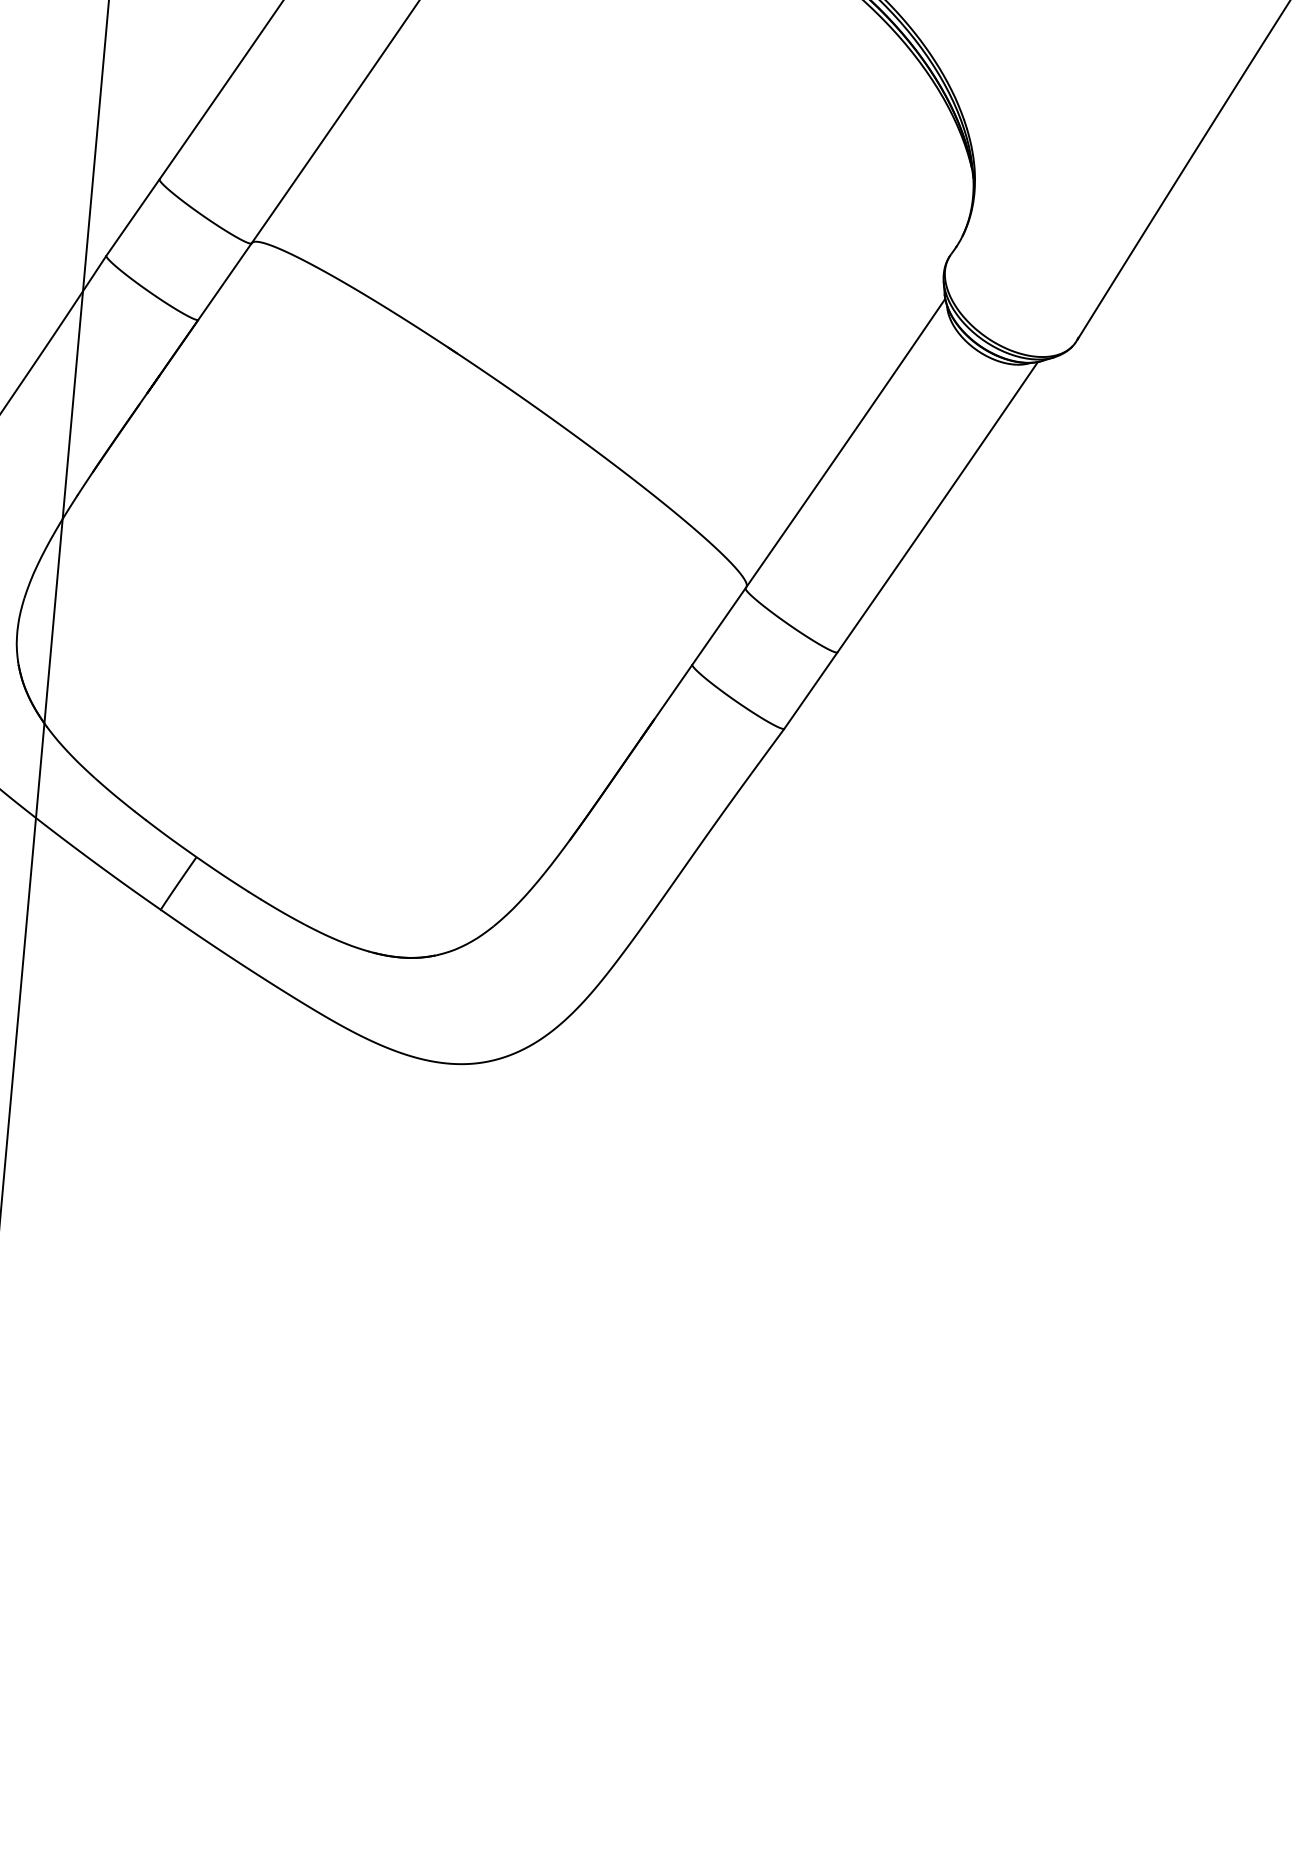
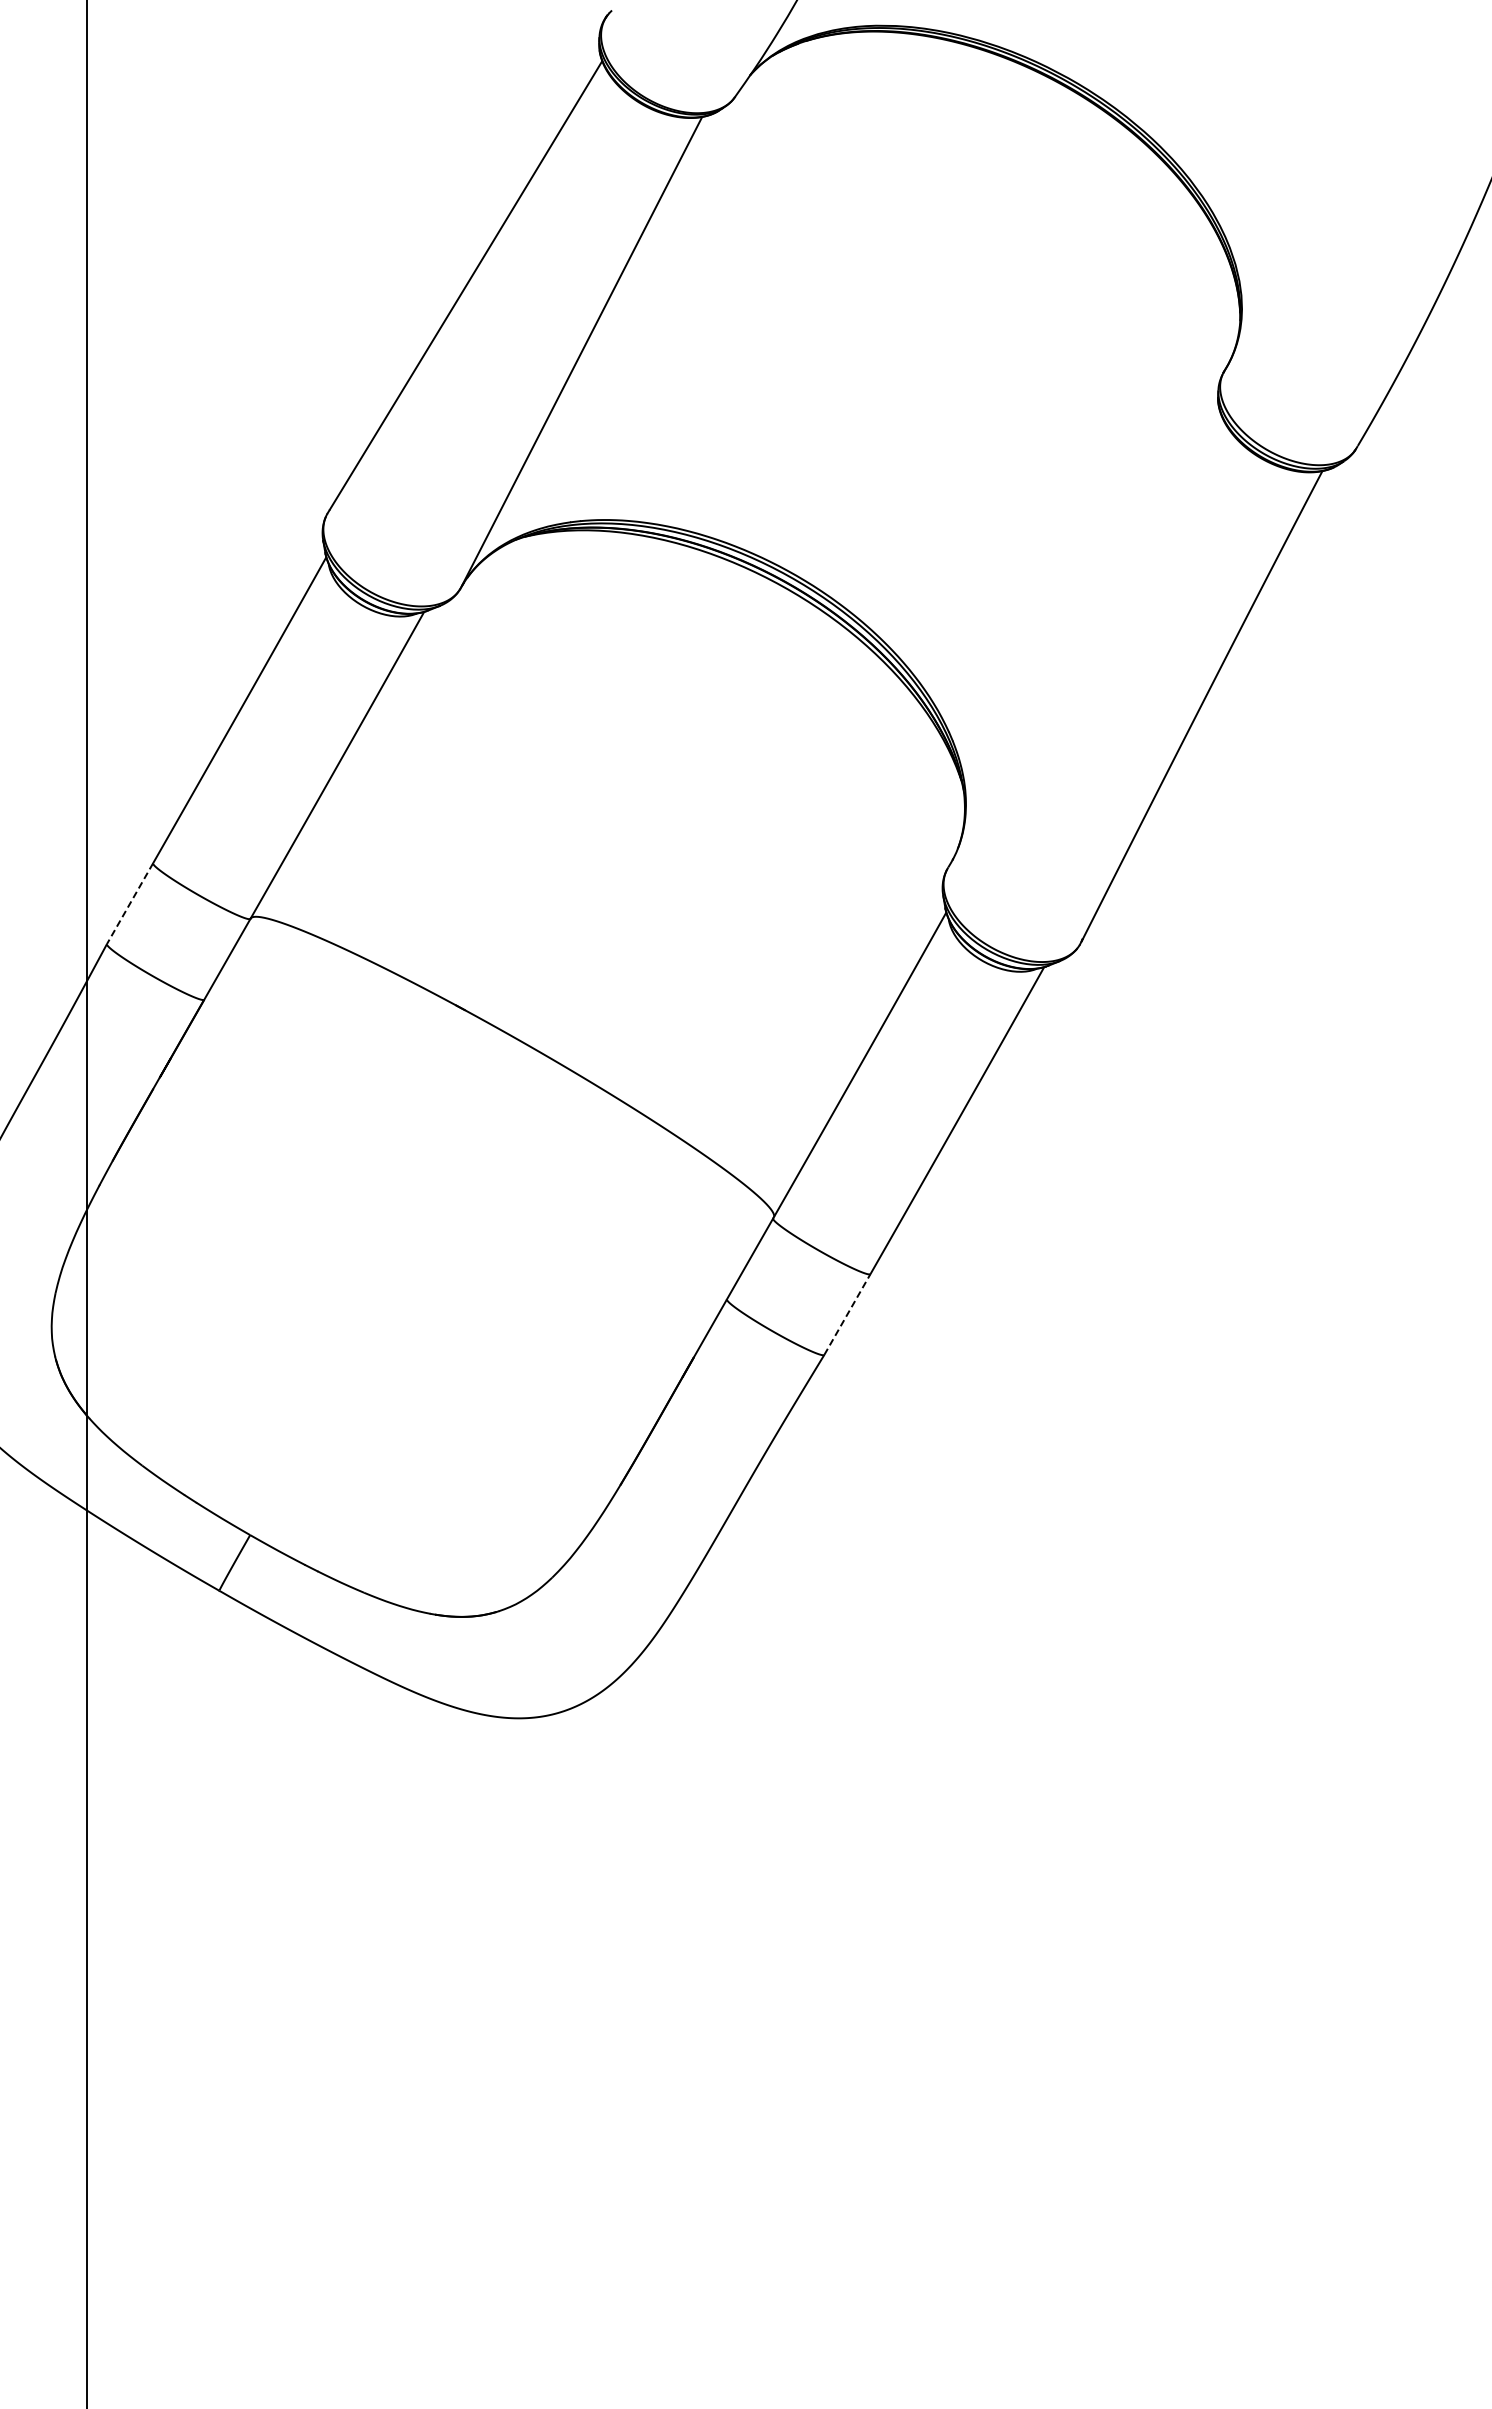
line: (133, 217) -> (130, 903), solid -> dashed
line: (811, 690) -> (847, 1314), solid -> dashed

